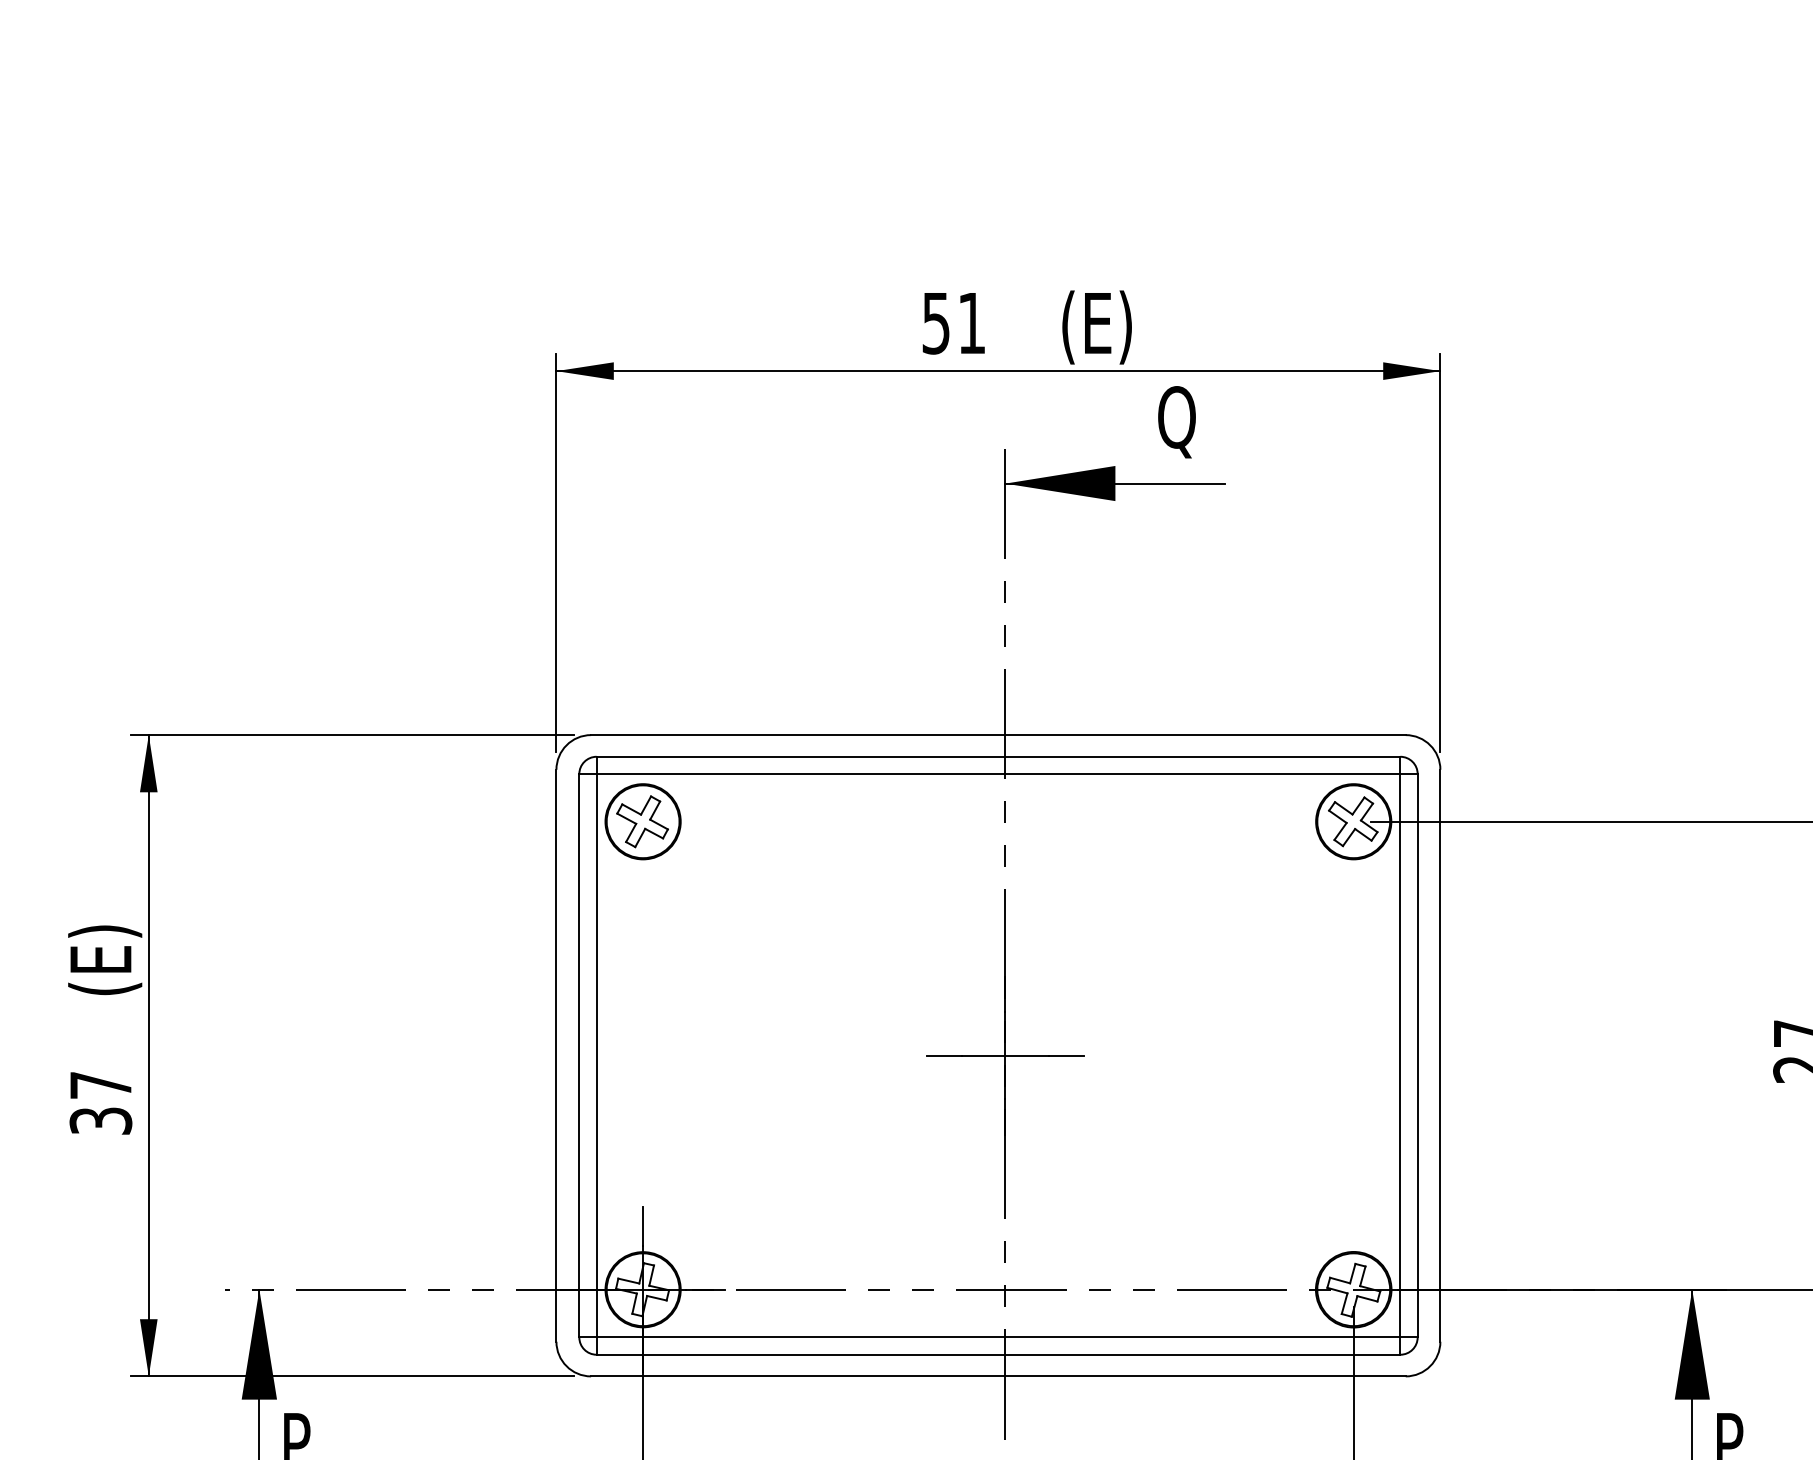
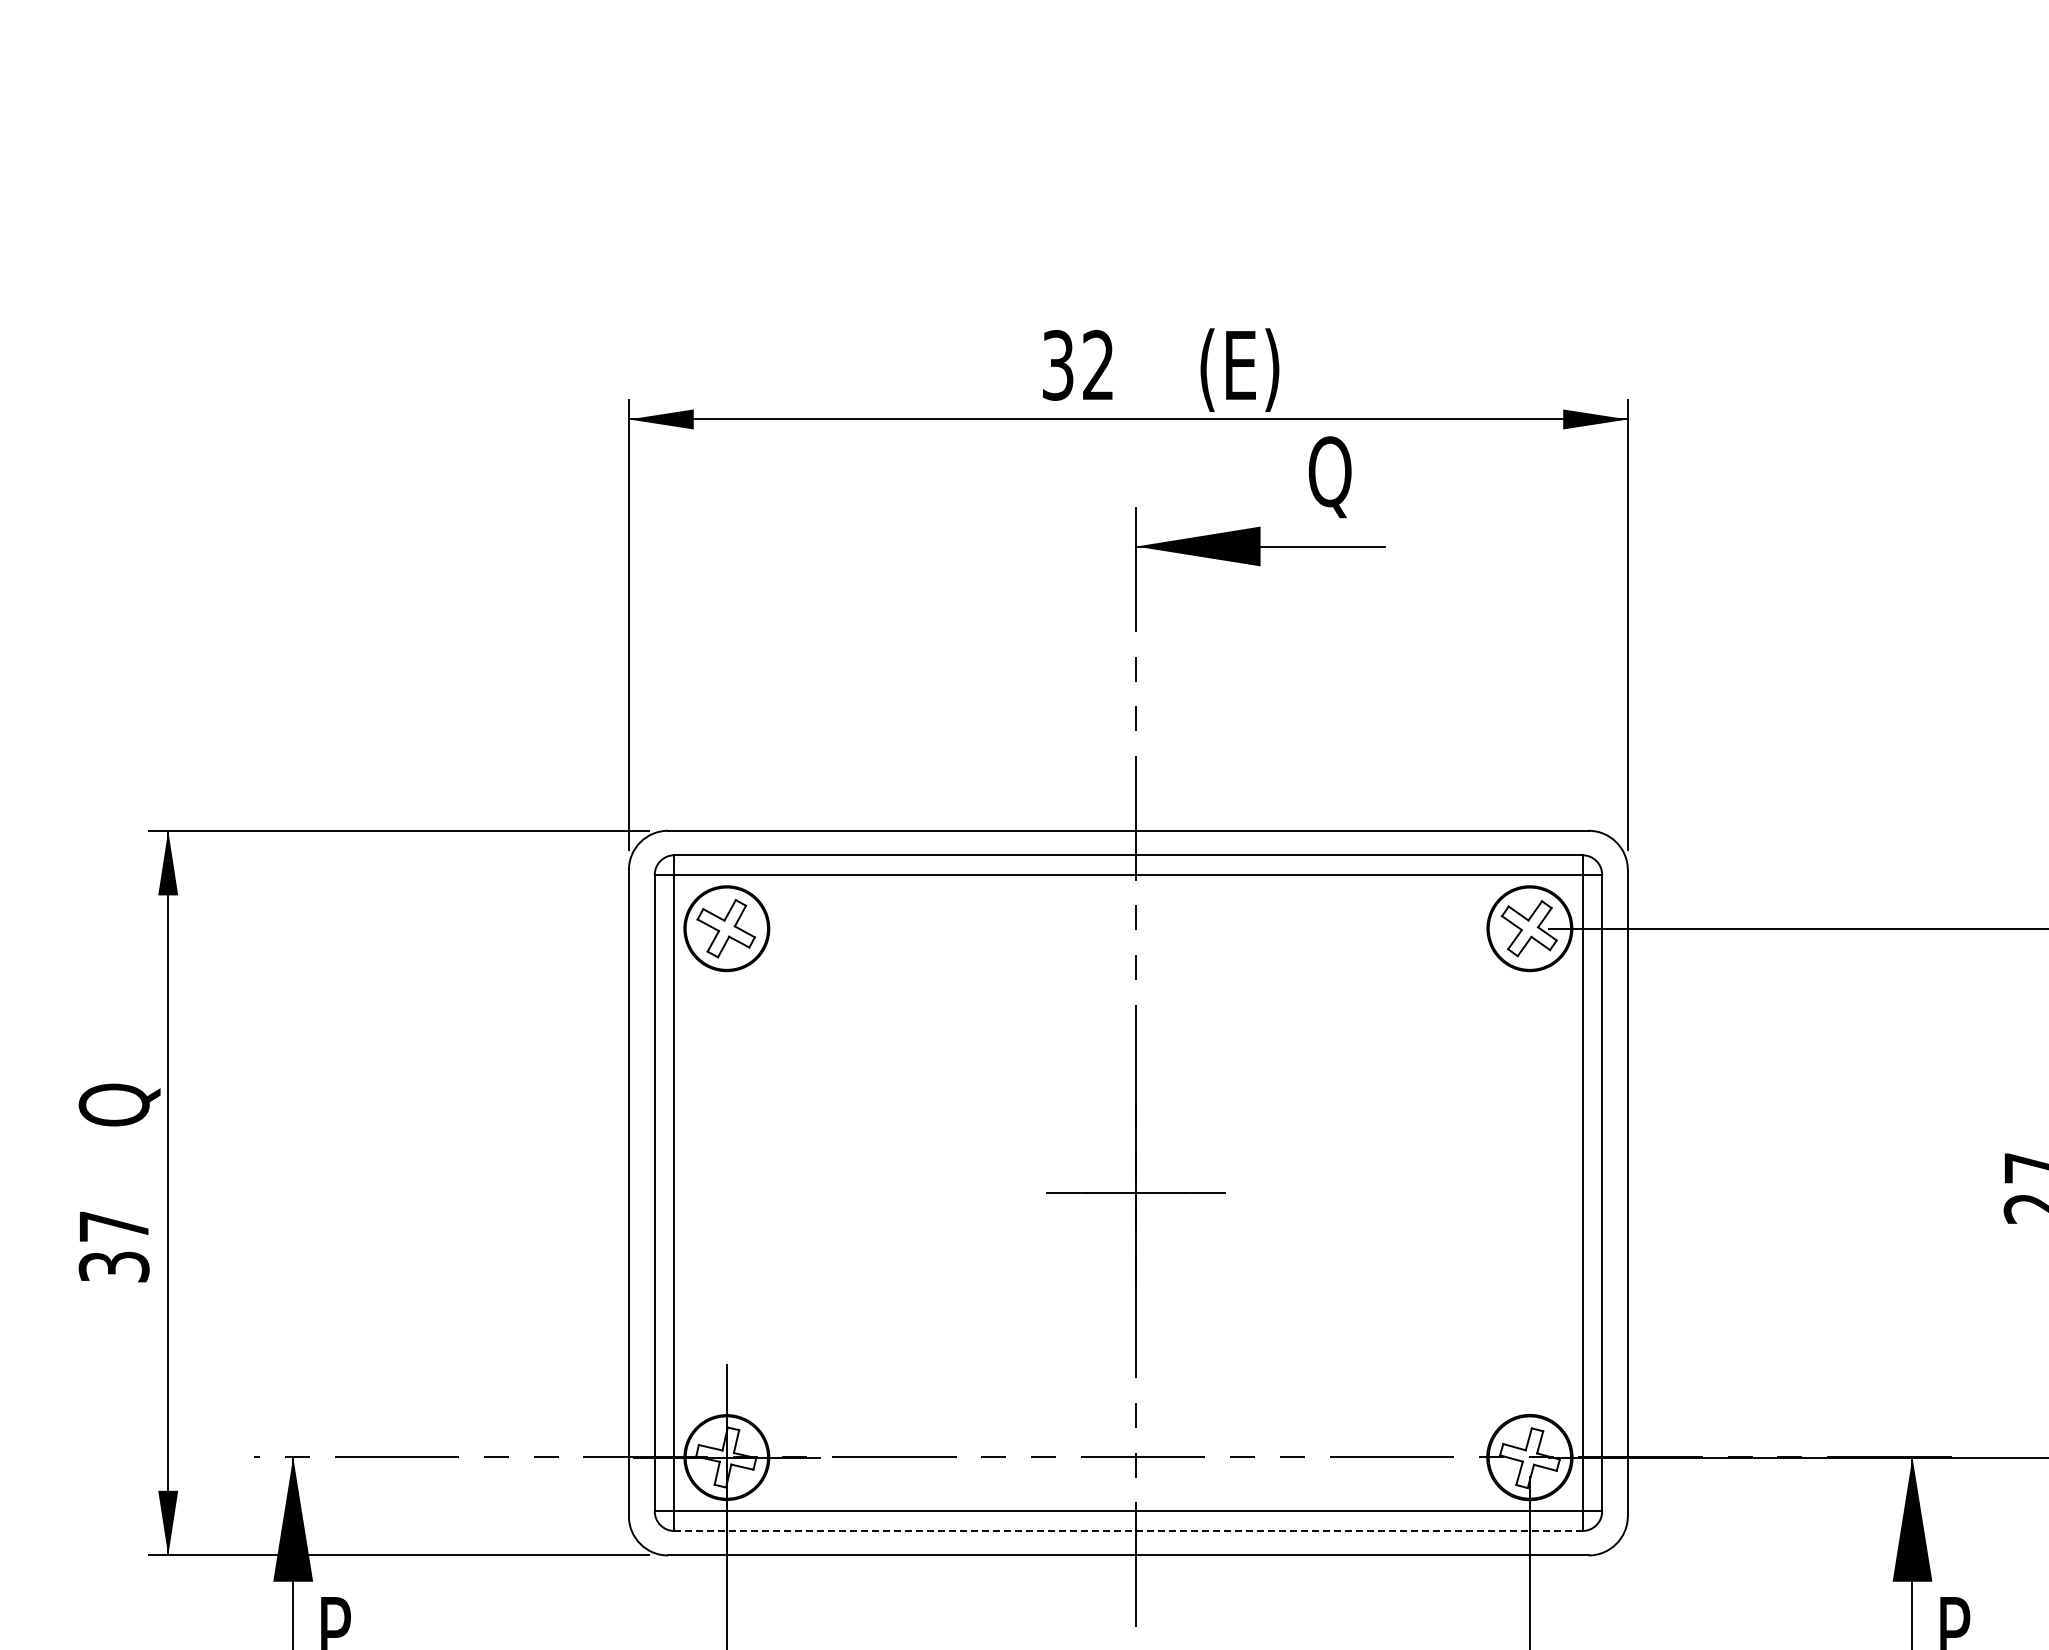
text: (953, 322) -> (1077, 364), 51 -> 32
text: (104, 961) -> (118, 1086), (E) -> Q
line: (997, 1355) -> (1127, 1531), solid -> dashed

